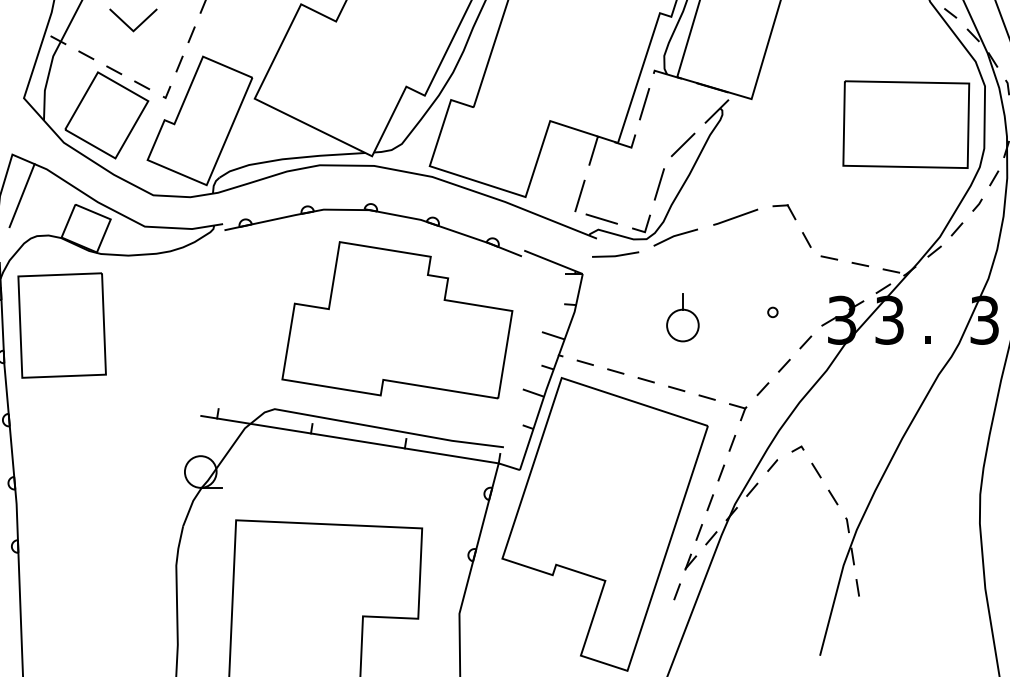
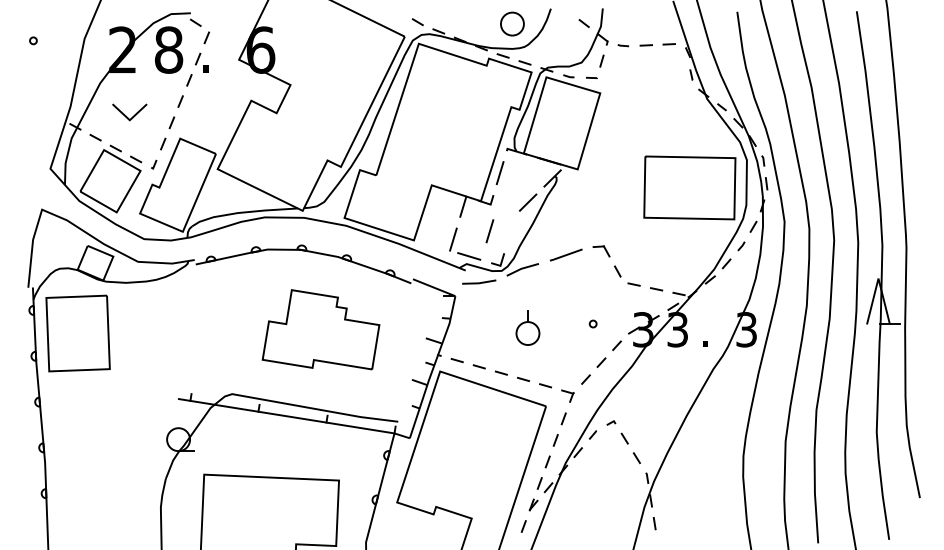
line: (658, 184) -> (489, 231), moved
line: (22, 195) -> (49, 239), removed
part: (396, 319) -> (320, 329), size x0.7

